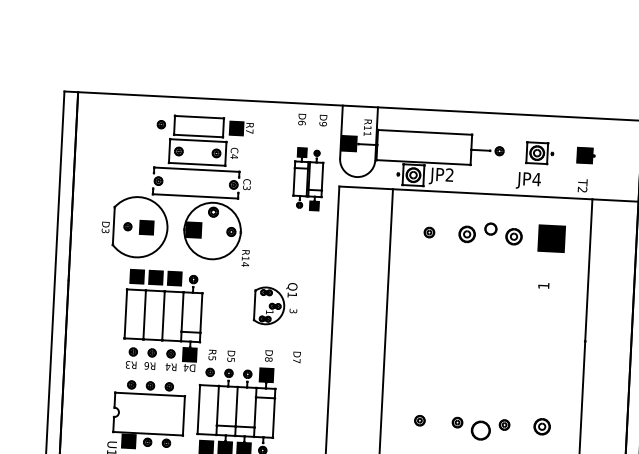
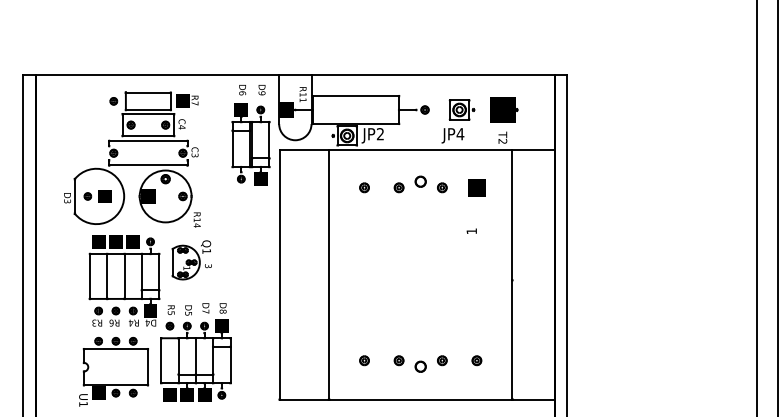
part: (586, 155) -> (504, 109), size x1.67
part: (307, 179) -> (250, 144), size x1.43
part: (466, 234) -> (398, 187), size x0.62
part: (514, 236) -> (442, 187), size x0.62
part: (551, 238) -> (476, 187), size x0.71
part: (275, 304) -> (191, 260), moved
text: (296, 357) -> (205, 308), moved
part: (541, 426) -> (476, 360), size x0.62
part: (480, 430) -> (420, 366), size x0.62

